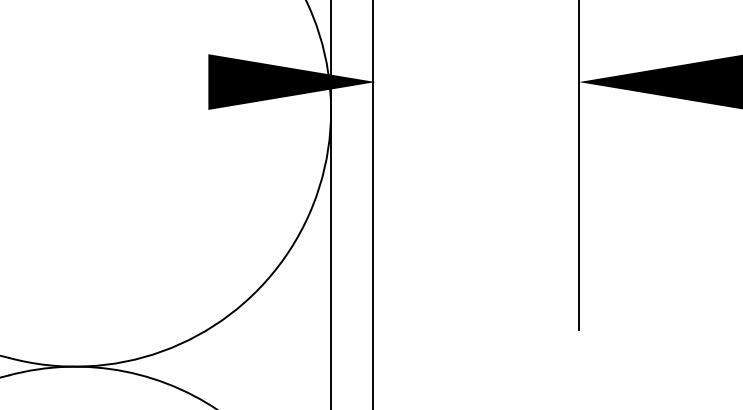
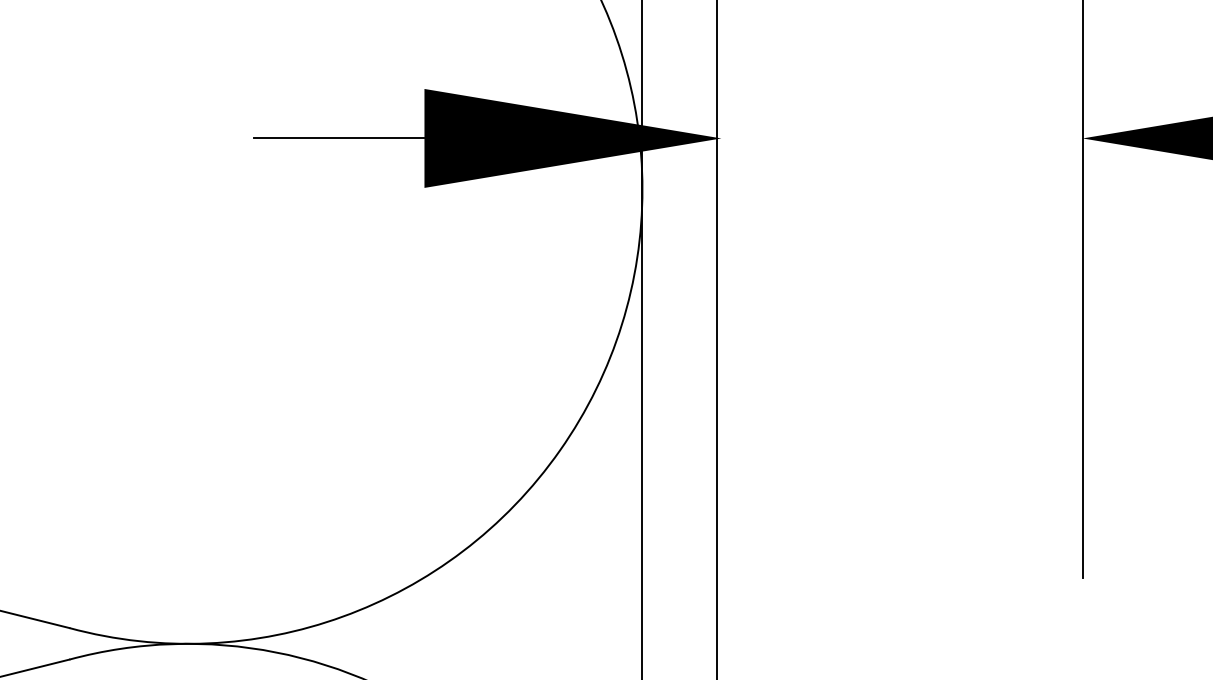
line: (160, 82) -> (339, 139), added

